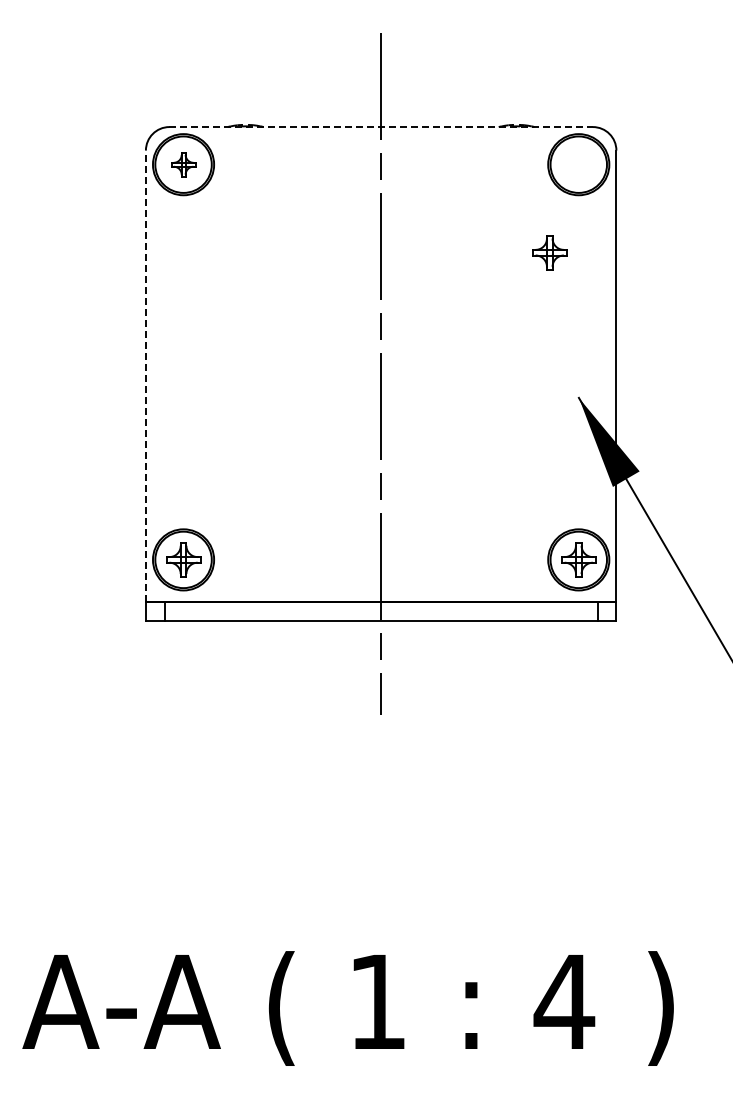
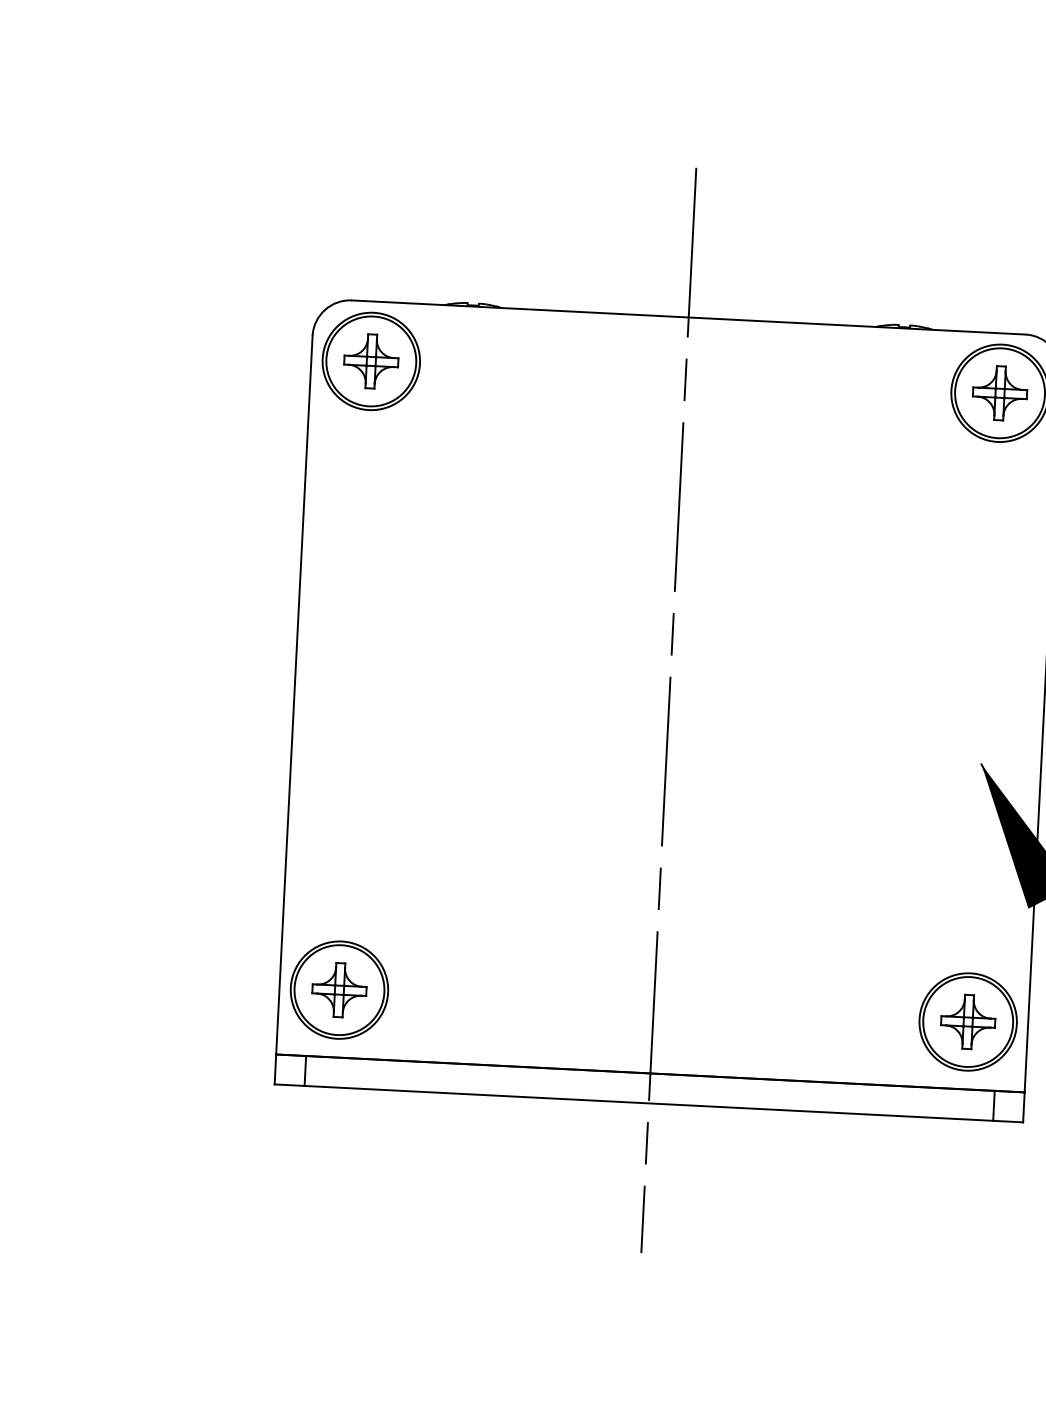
line: (381, 127) -> (689, 318), dashed -> solid
part: (183, 164) -> (371, 361), size x1.43
part: (549, 252) -> (999, 392), moved
line: (145, 376) -> (293, 695), dashed -> solid

